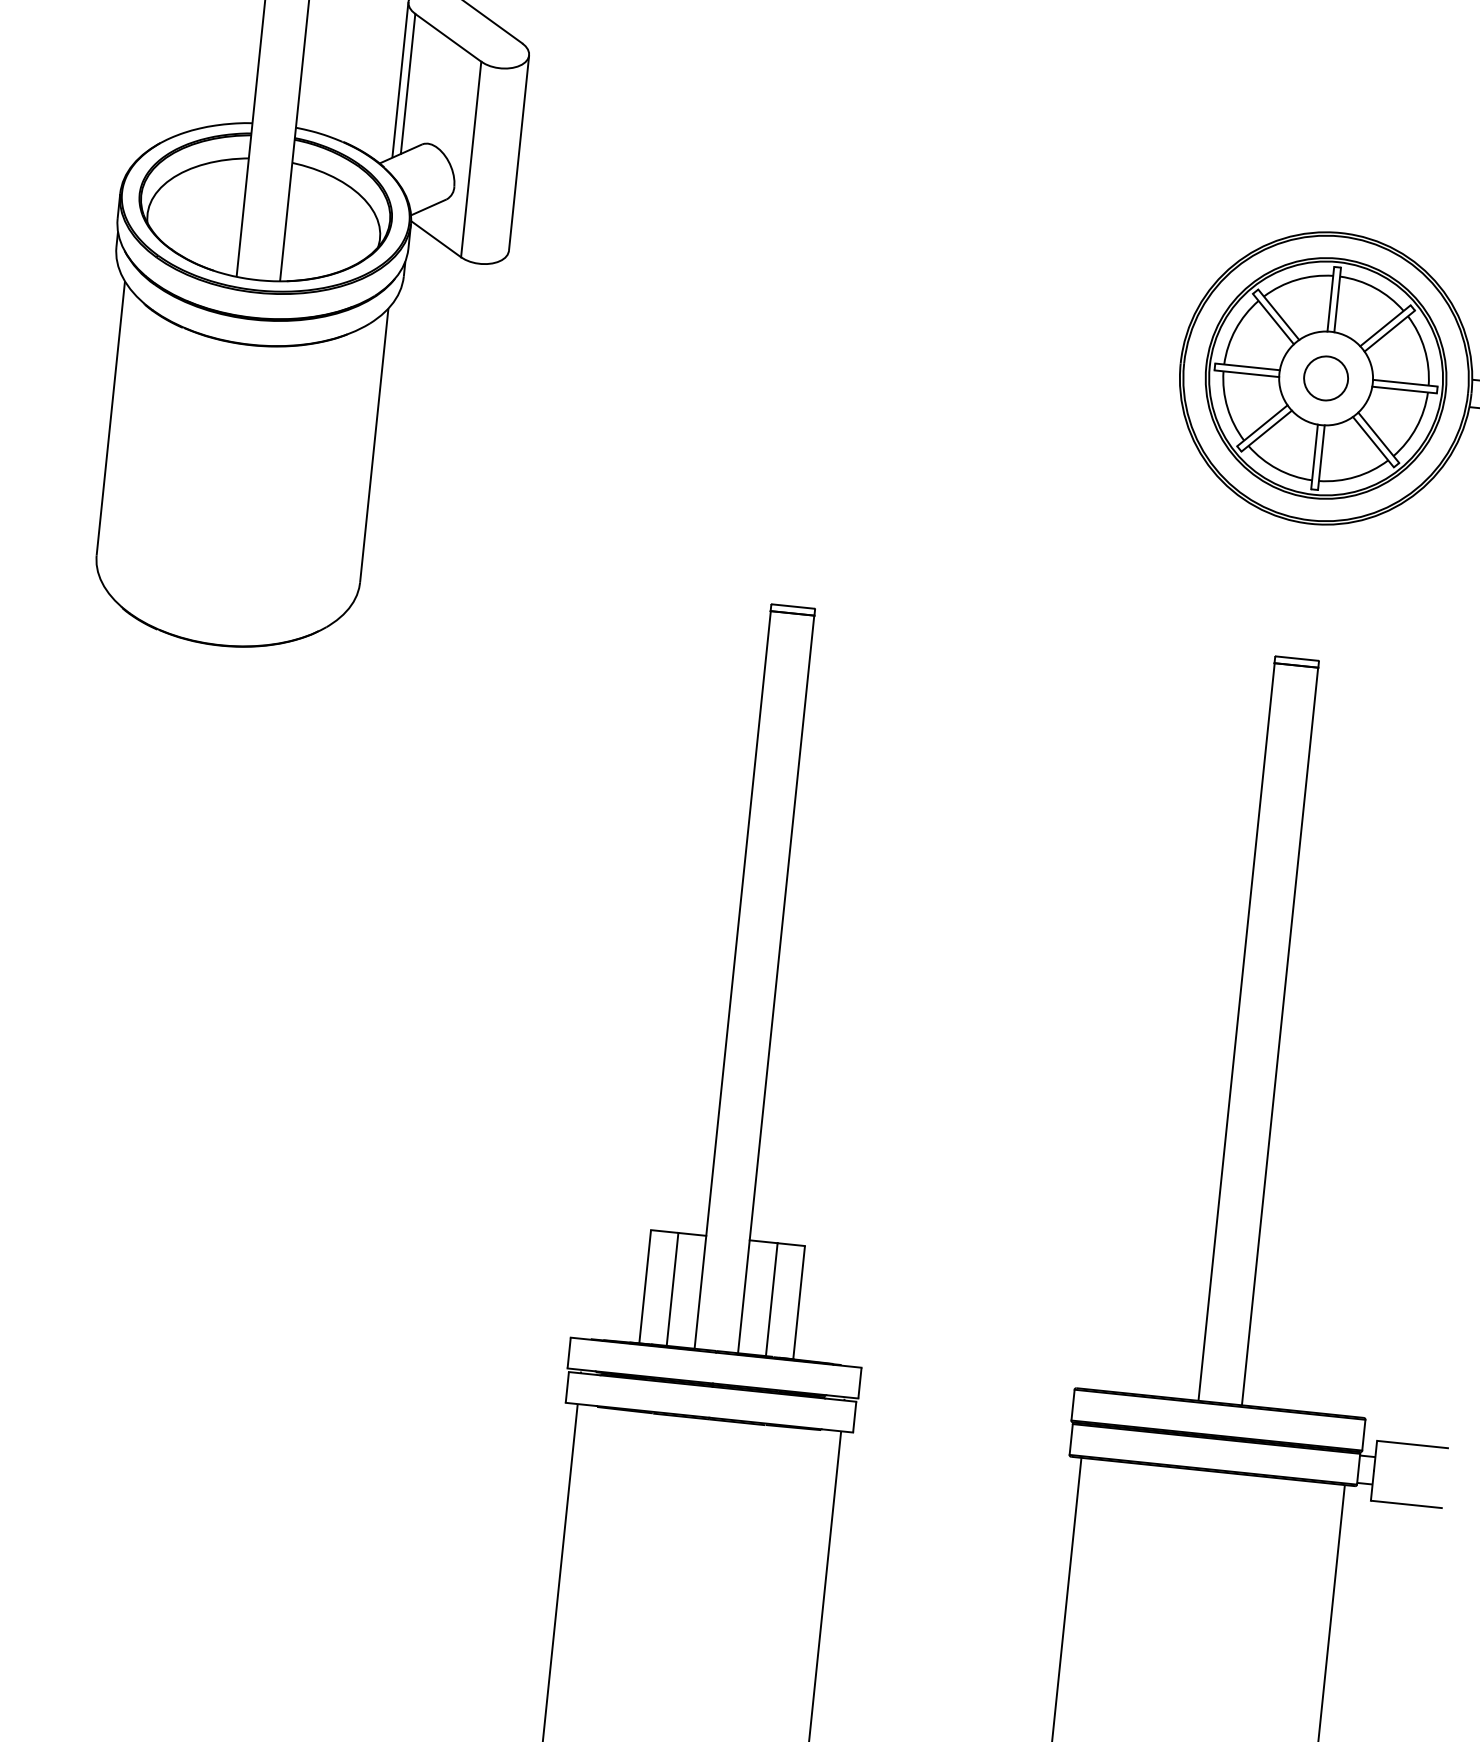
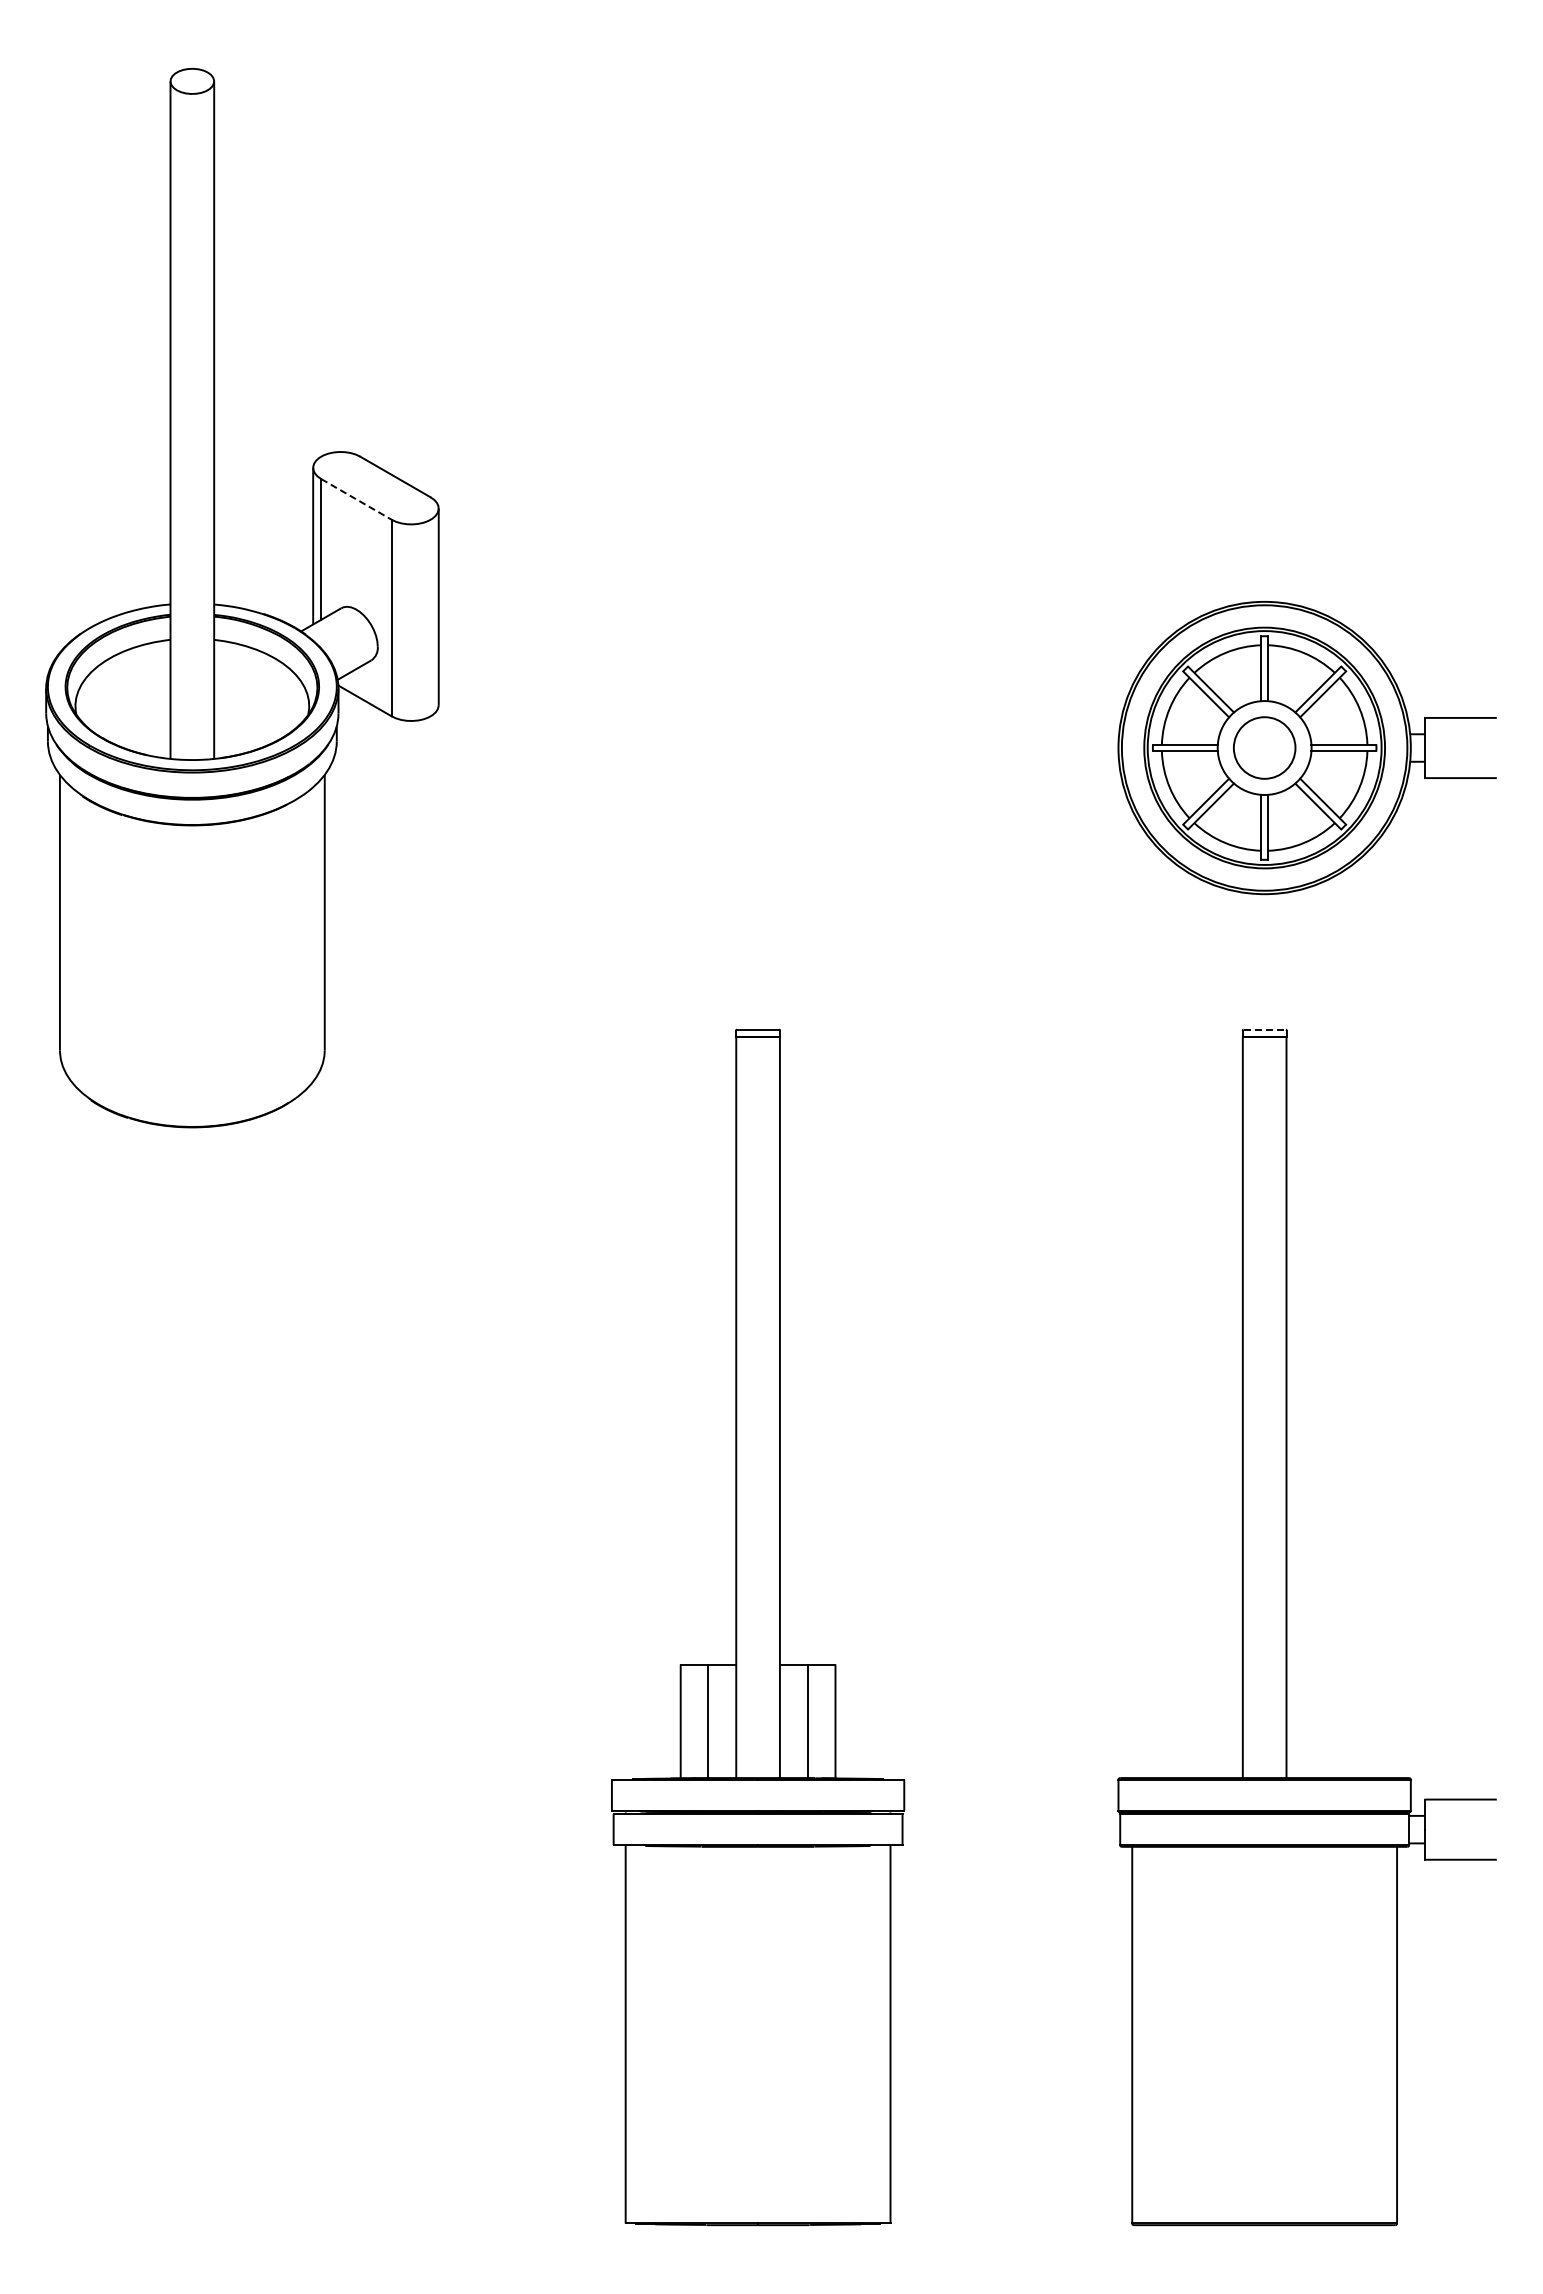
line: (448, 37) -> (356, 499), solid -> dashed
circle: (1325, 378) -> (1264, 748), size x1.4
line: (1298, 658) -> (1265, 1029), solid -> dashed

